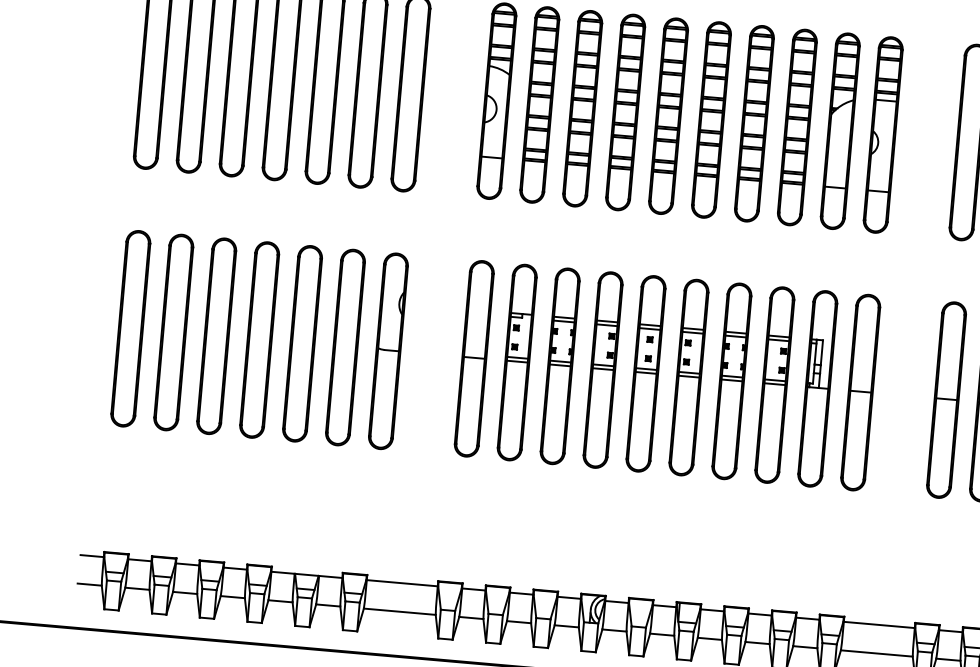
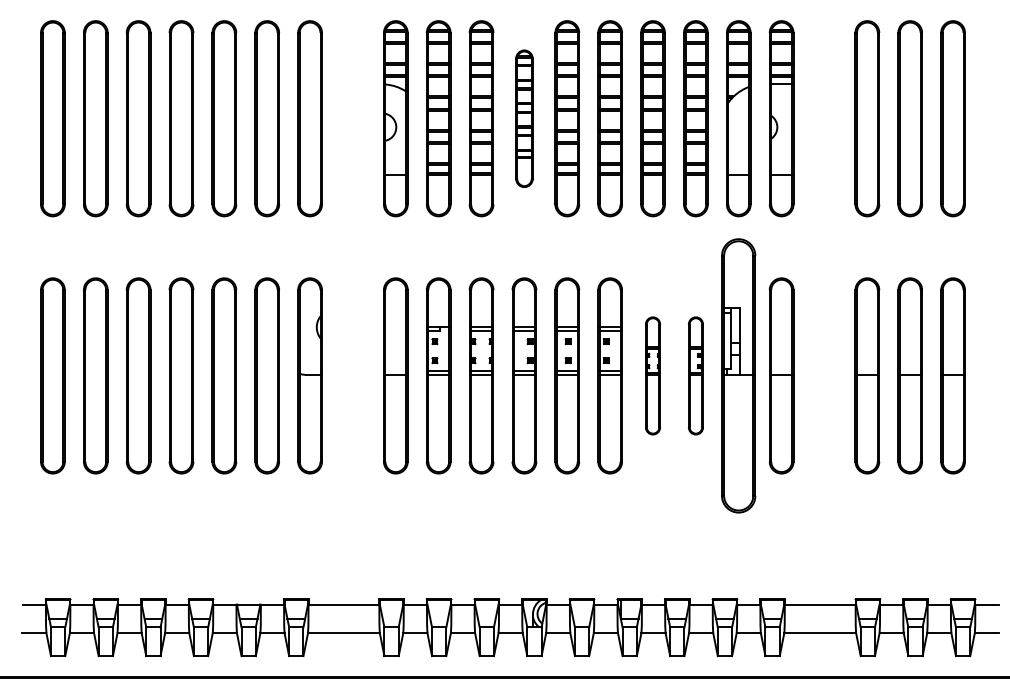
part: (625, 112) -> (524, 118), size x0.7
part: (731, 380) -> (652, 375), size x0.6
part: (774, 384) -> (695, 375), size x0.6
part: (817, 388) -> (738, 375), size x1.4

